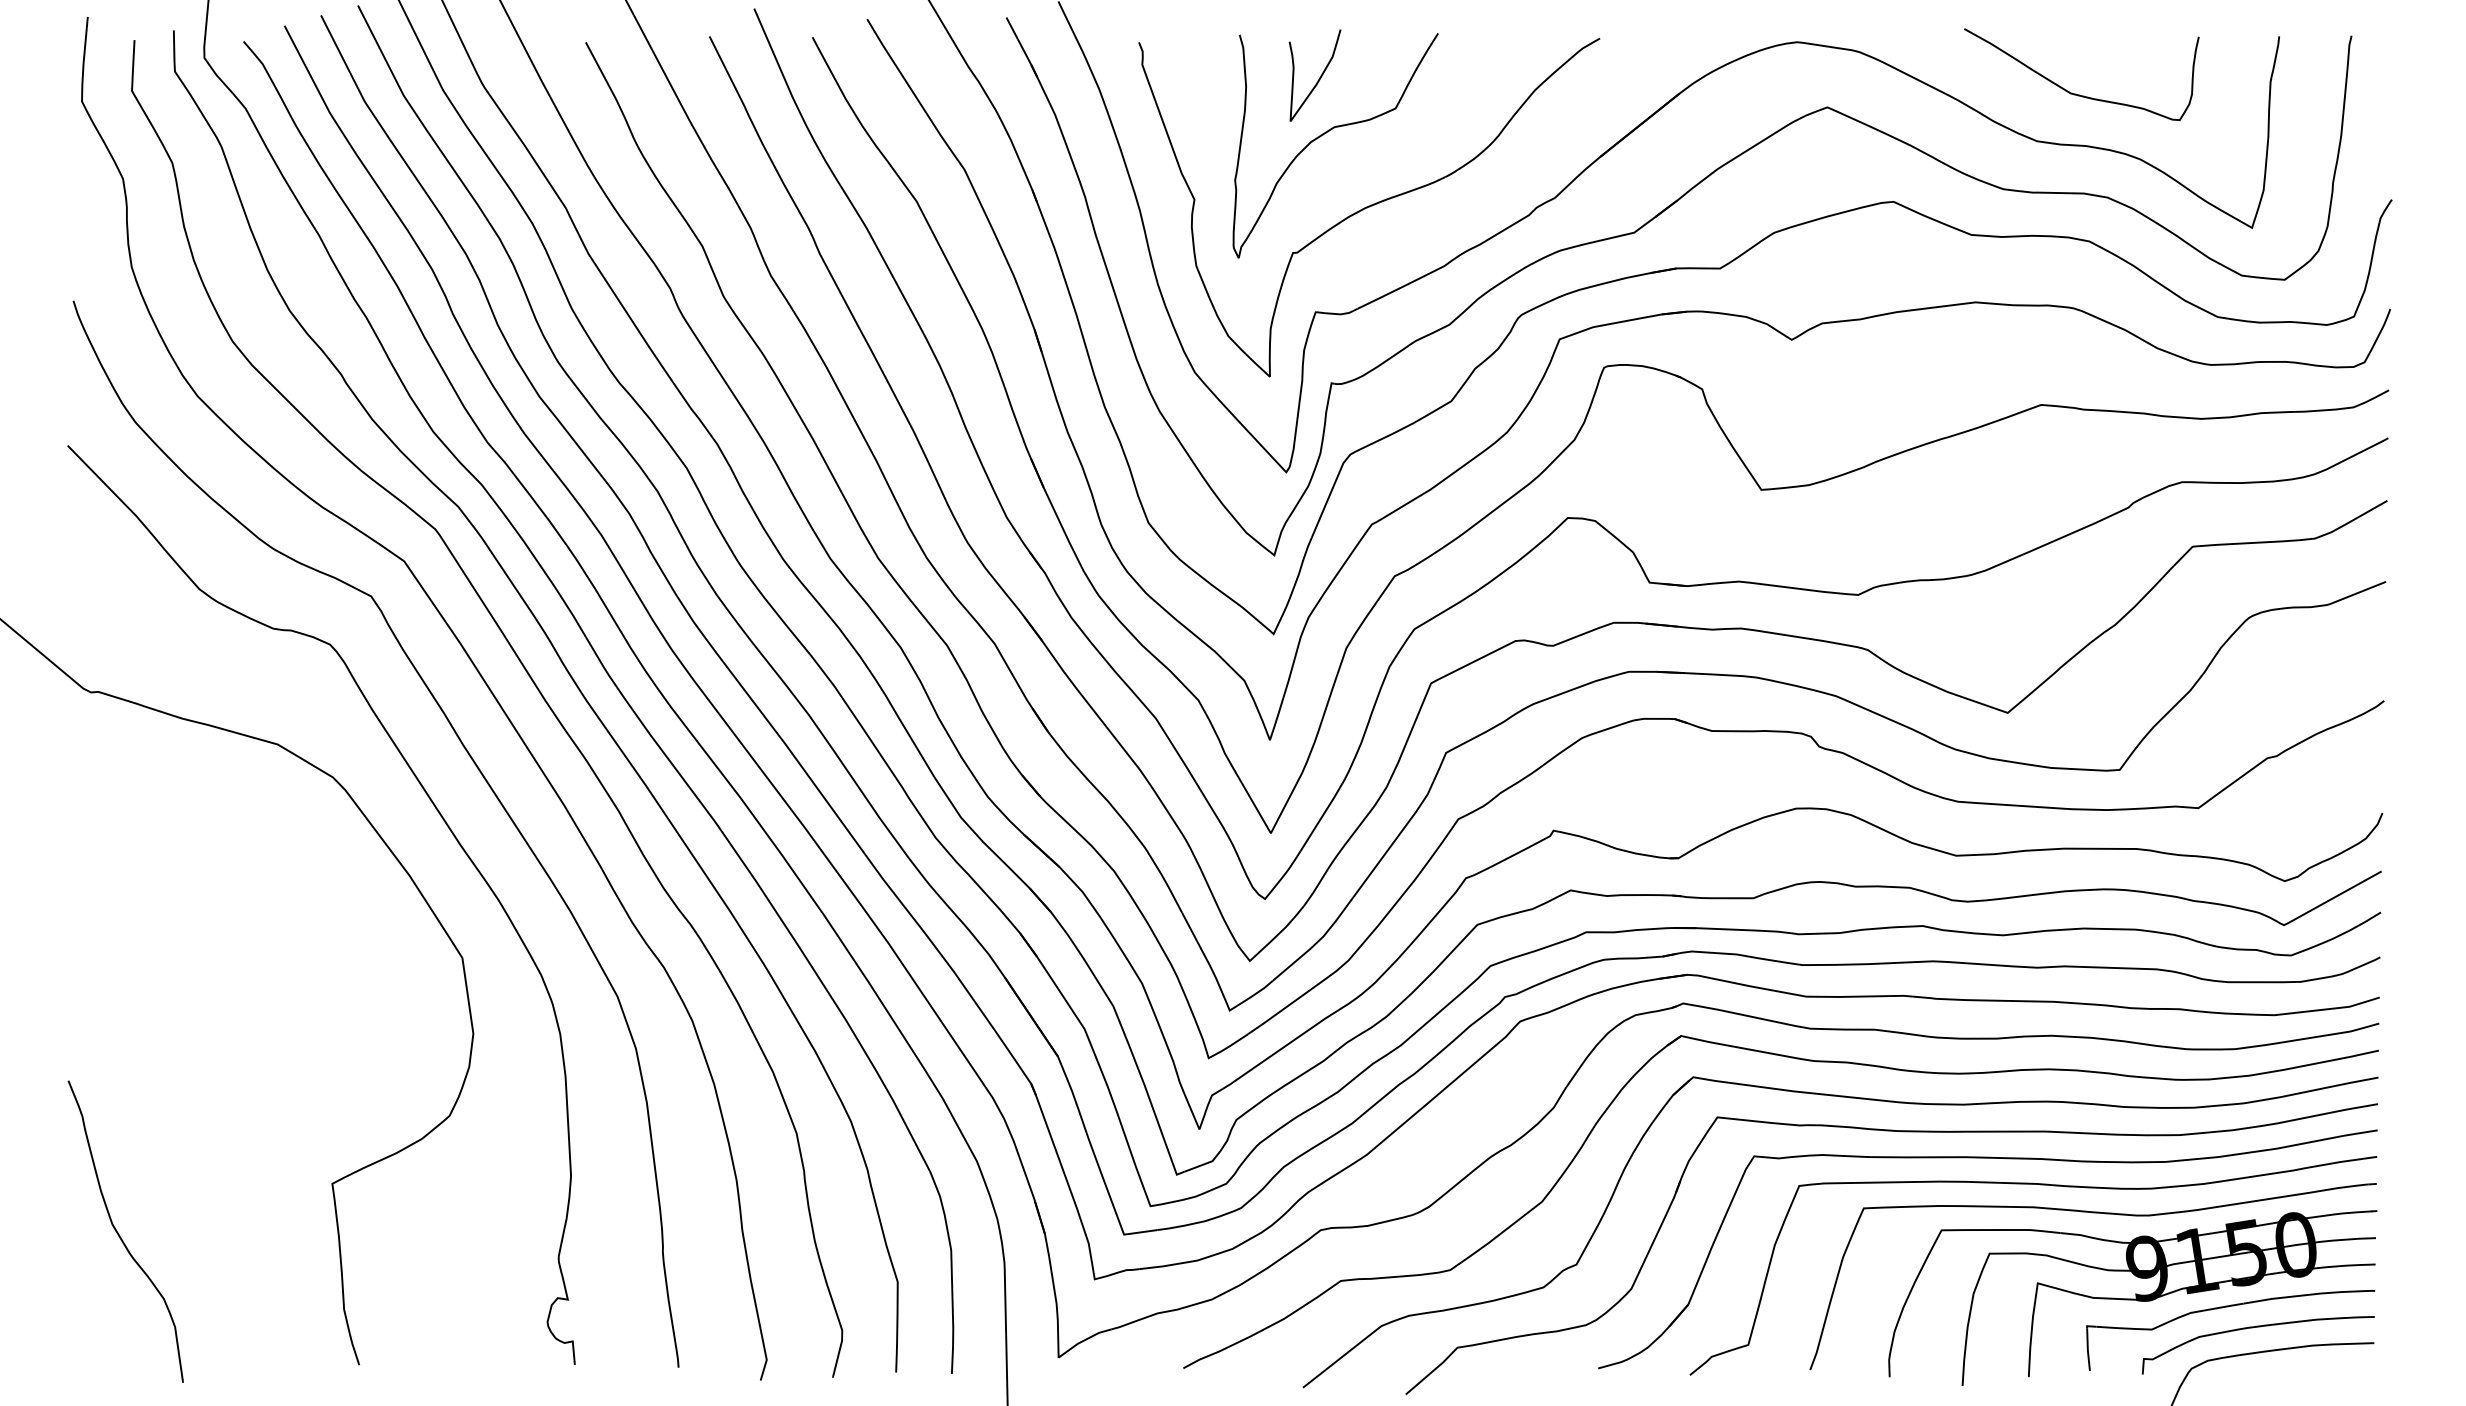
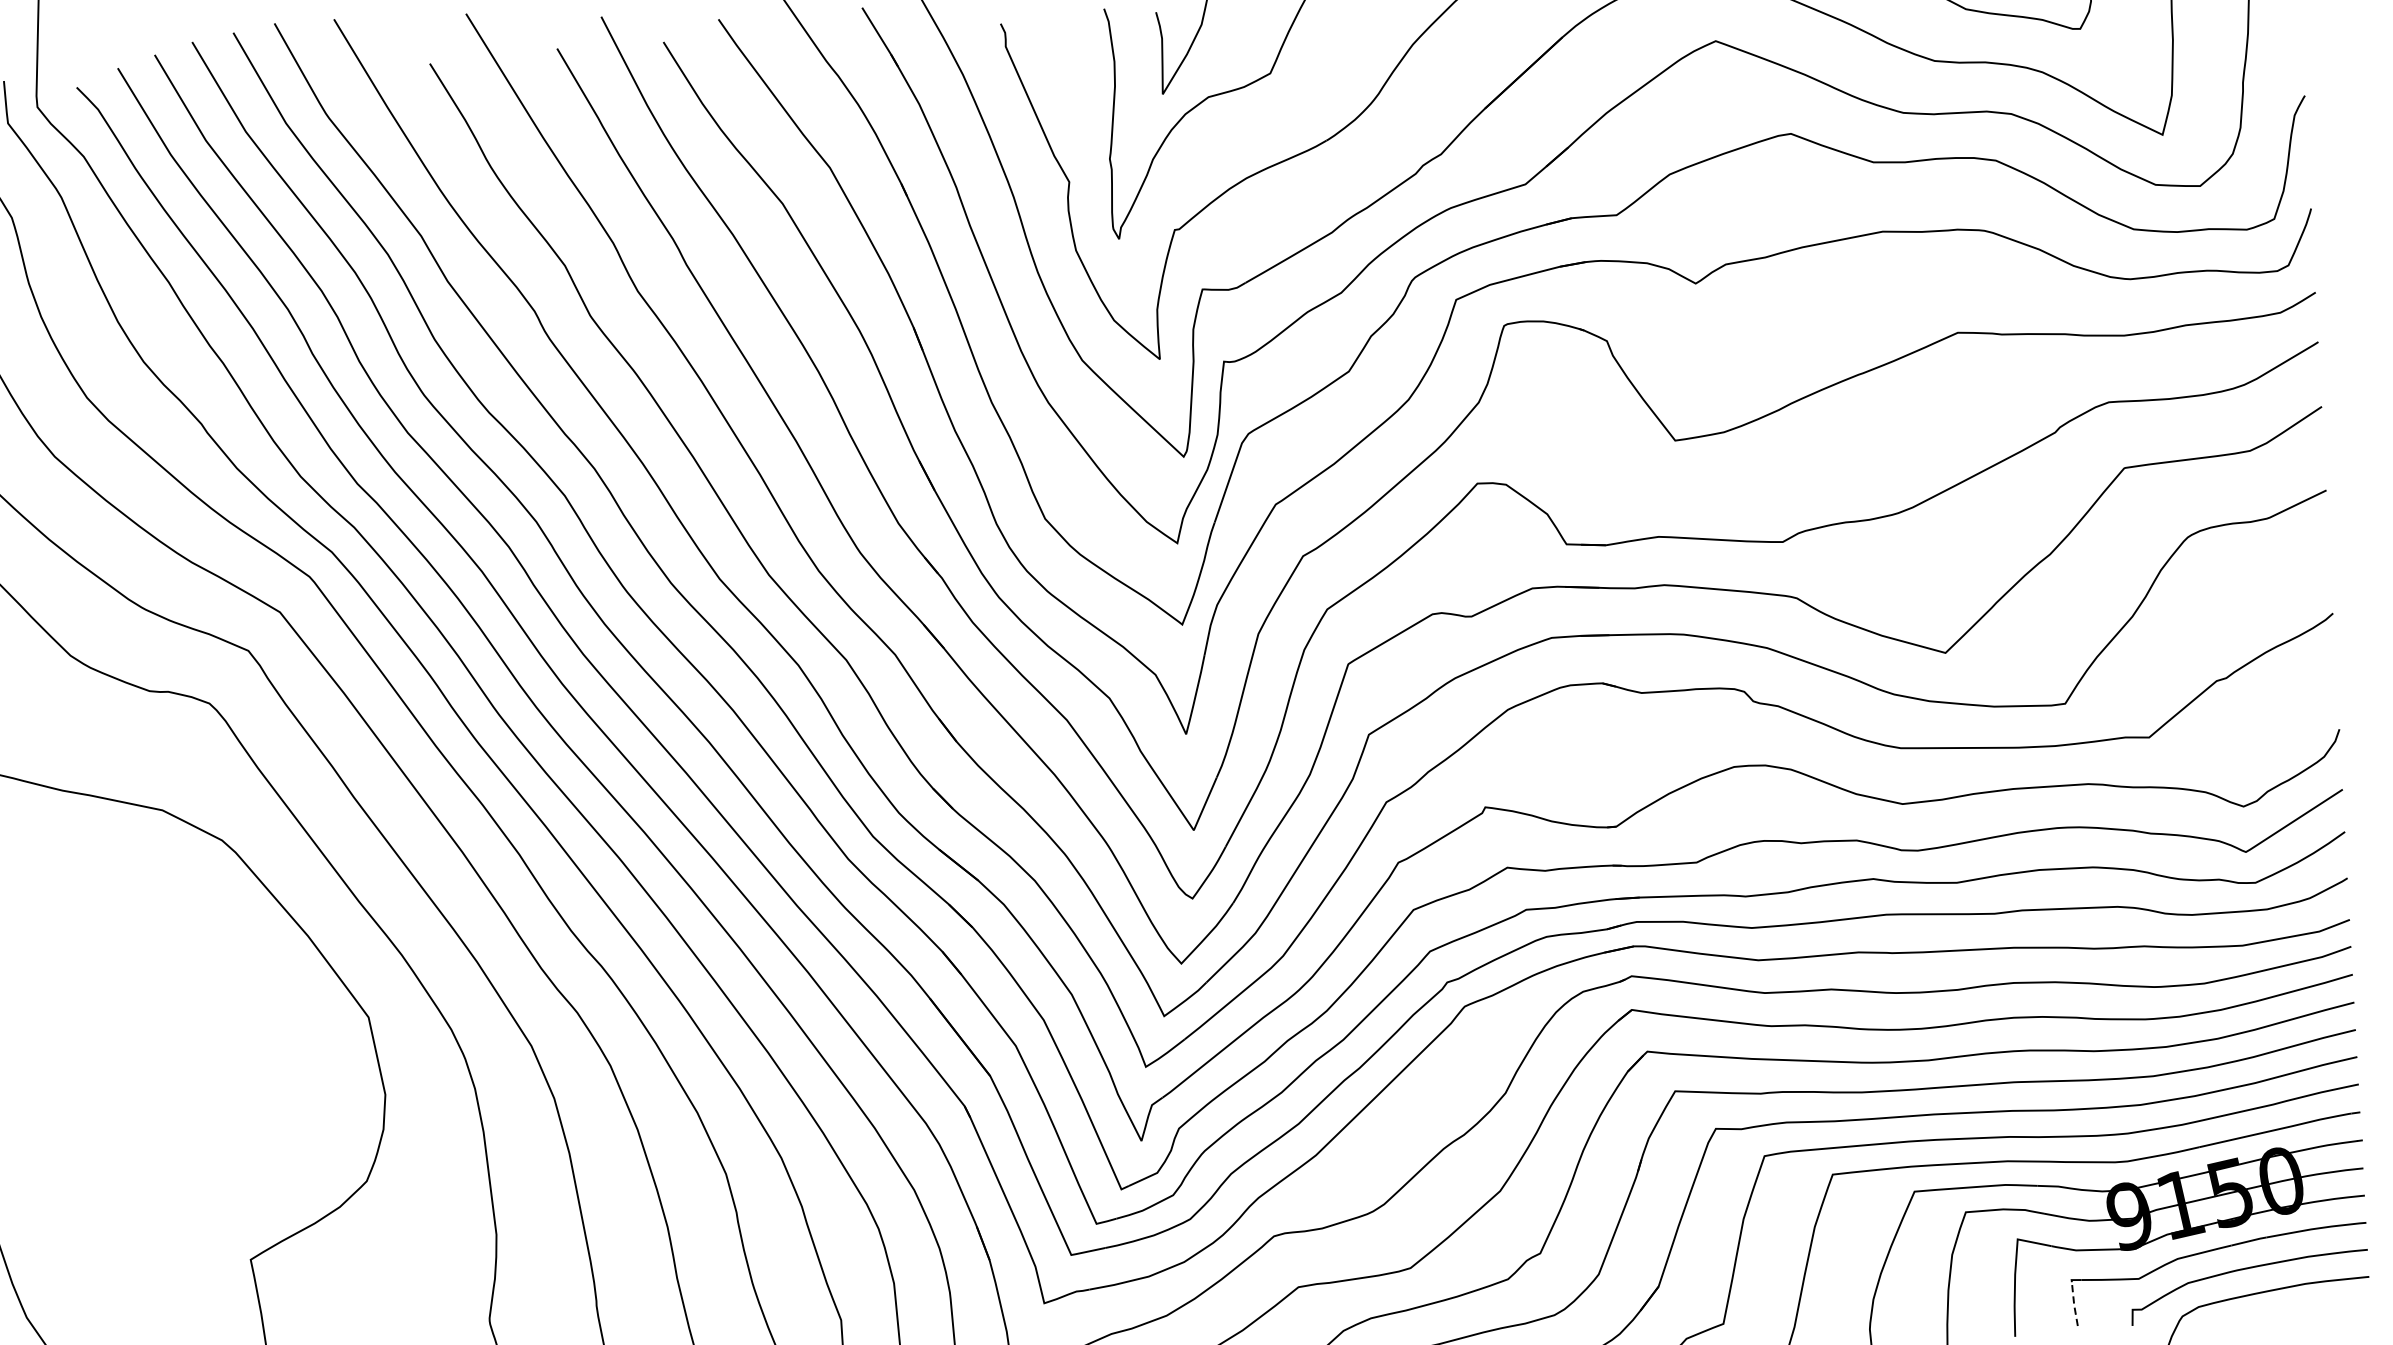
line: (2087, 1349) -> (2073, 1304), solid -> dashed

